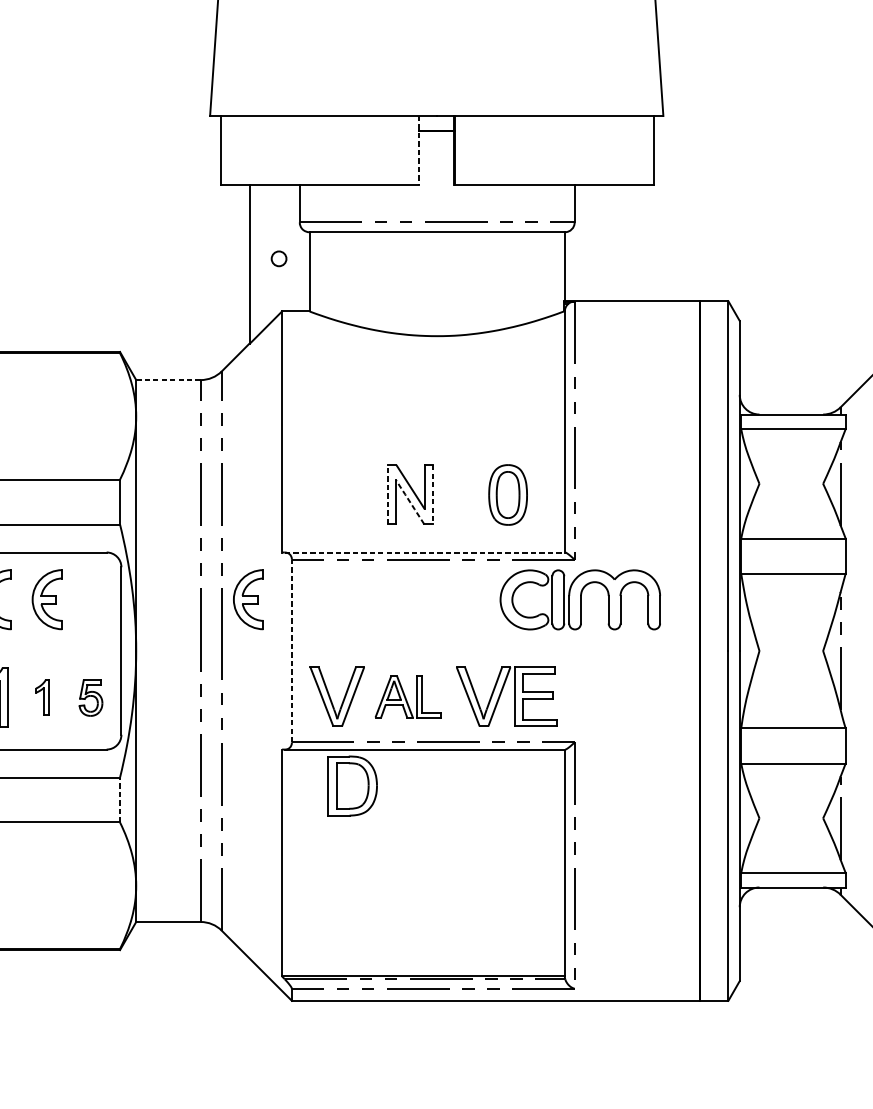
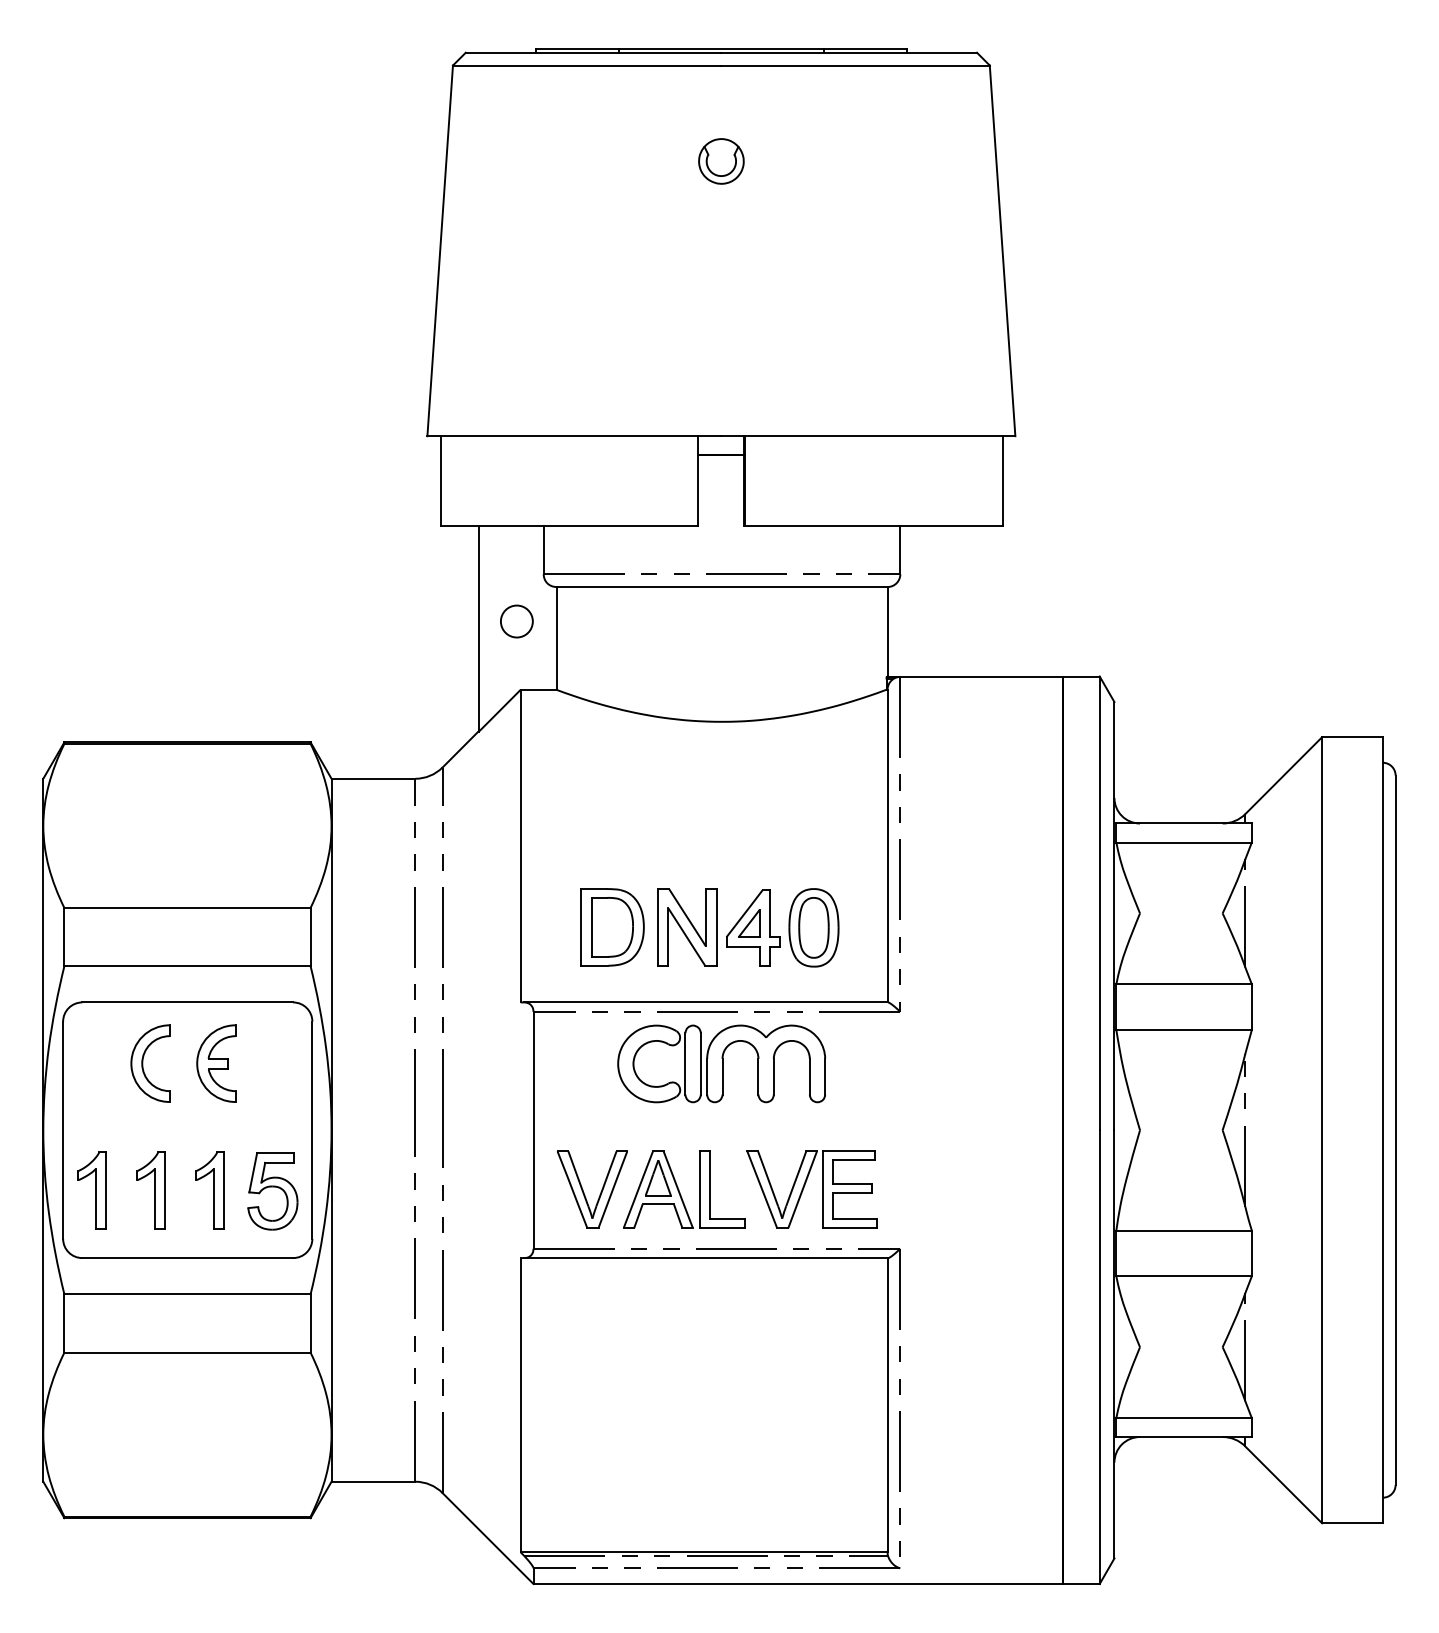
line: (418, 150) -> (697, 480), dashed -> solid
circle: (278, 258) -> (516, 621), size x1.67
line: (168, 379) -> (373, 778), dashed -> solid
line: (387, 493) -> (657, 926), dashed -> solid
line: (432, 494) -> (716, 927), dashed -> solid
part: (461, 494) -> (753, 927), added
line: (409, 502) -> (686, 937), dashed -> solid
line: (425, 552) -> (706, 1002), dashed -> solid
part: (248, 599) -> (477, 1063), removed
part: (580, 599) -> (721, 1063), moved
line: (291, 650) -> (533, 1129), dashed -> solid
part: (408, 696) -> (684, 1189), size x1.43
part: (42, 697) -> (209, 1190), size x1.67
part: (90, 698) -> (272, 1191), size x1.67
part: (352, 786) -> (612, 927), moved
line: (119, 800) -> (310, 1323), dashed -> solid

